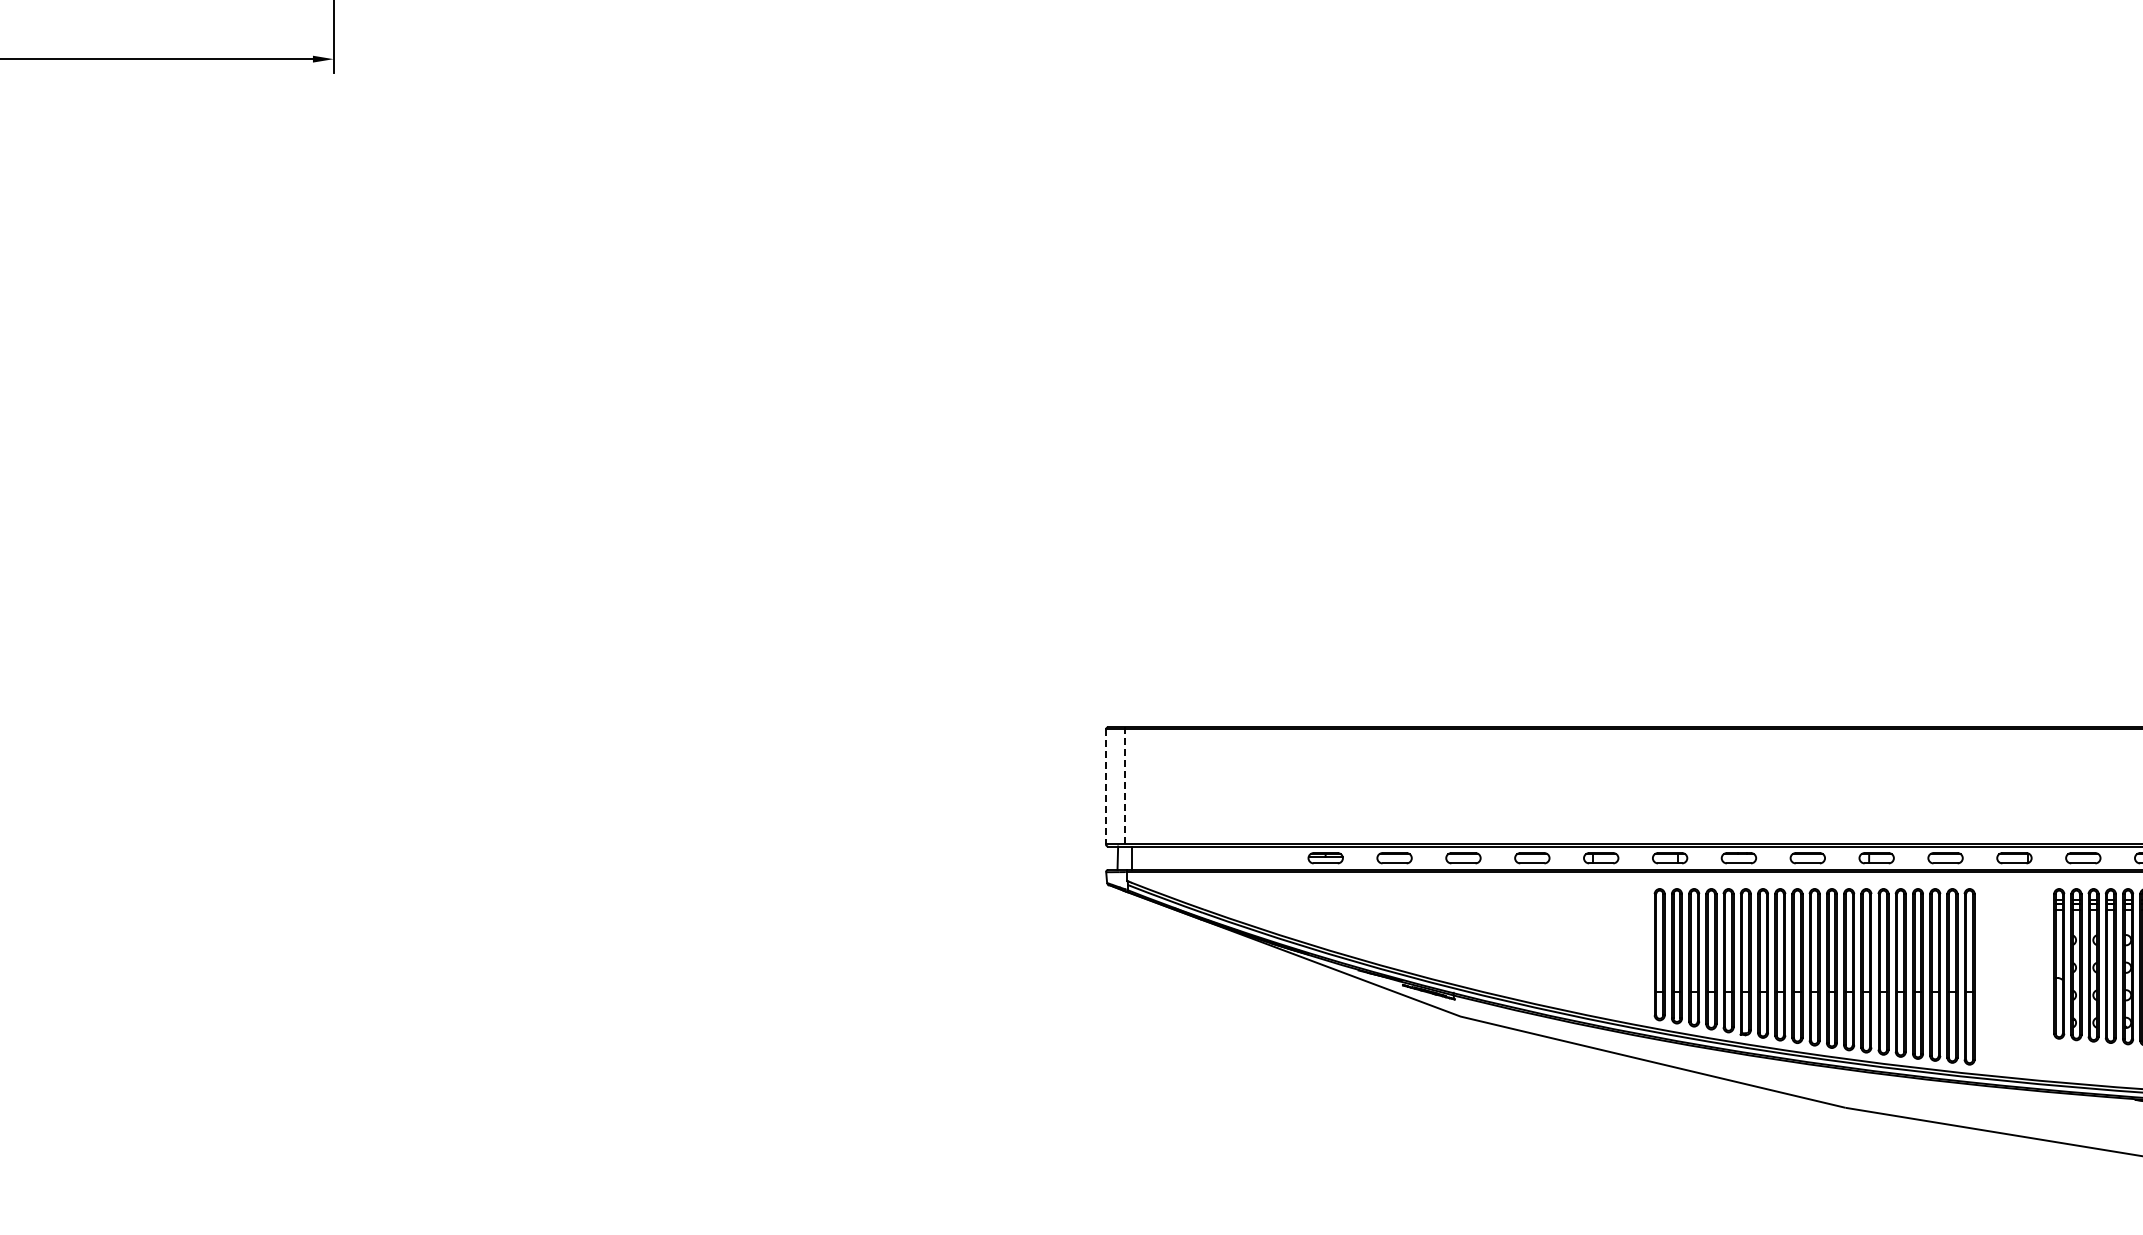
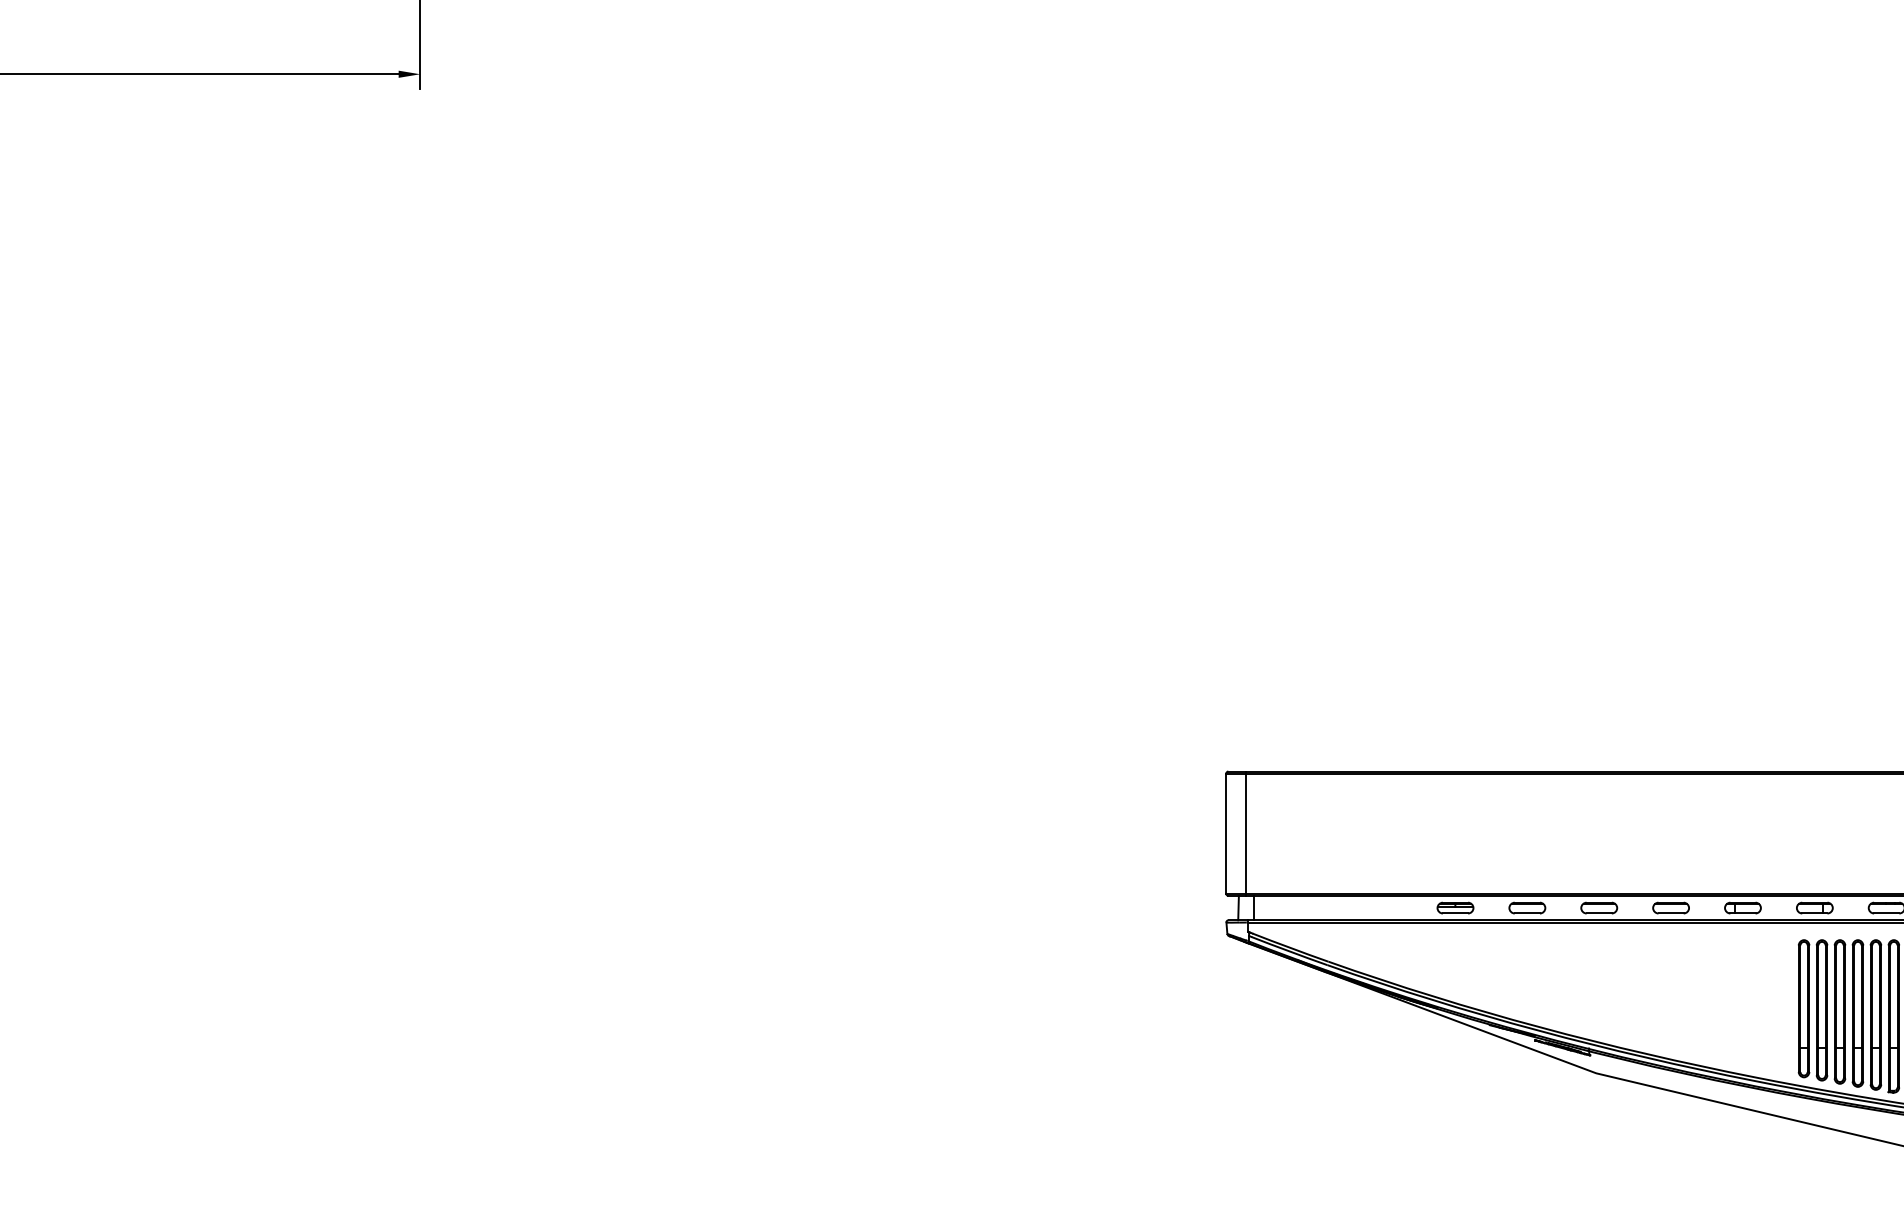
line: (1106, 786) -> (1226, 833), dashed -> solid
line: (1125, 786) -> (1246, 833), dashed -> solid

